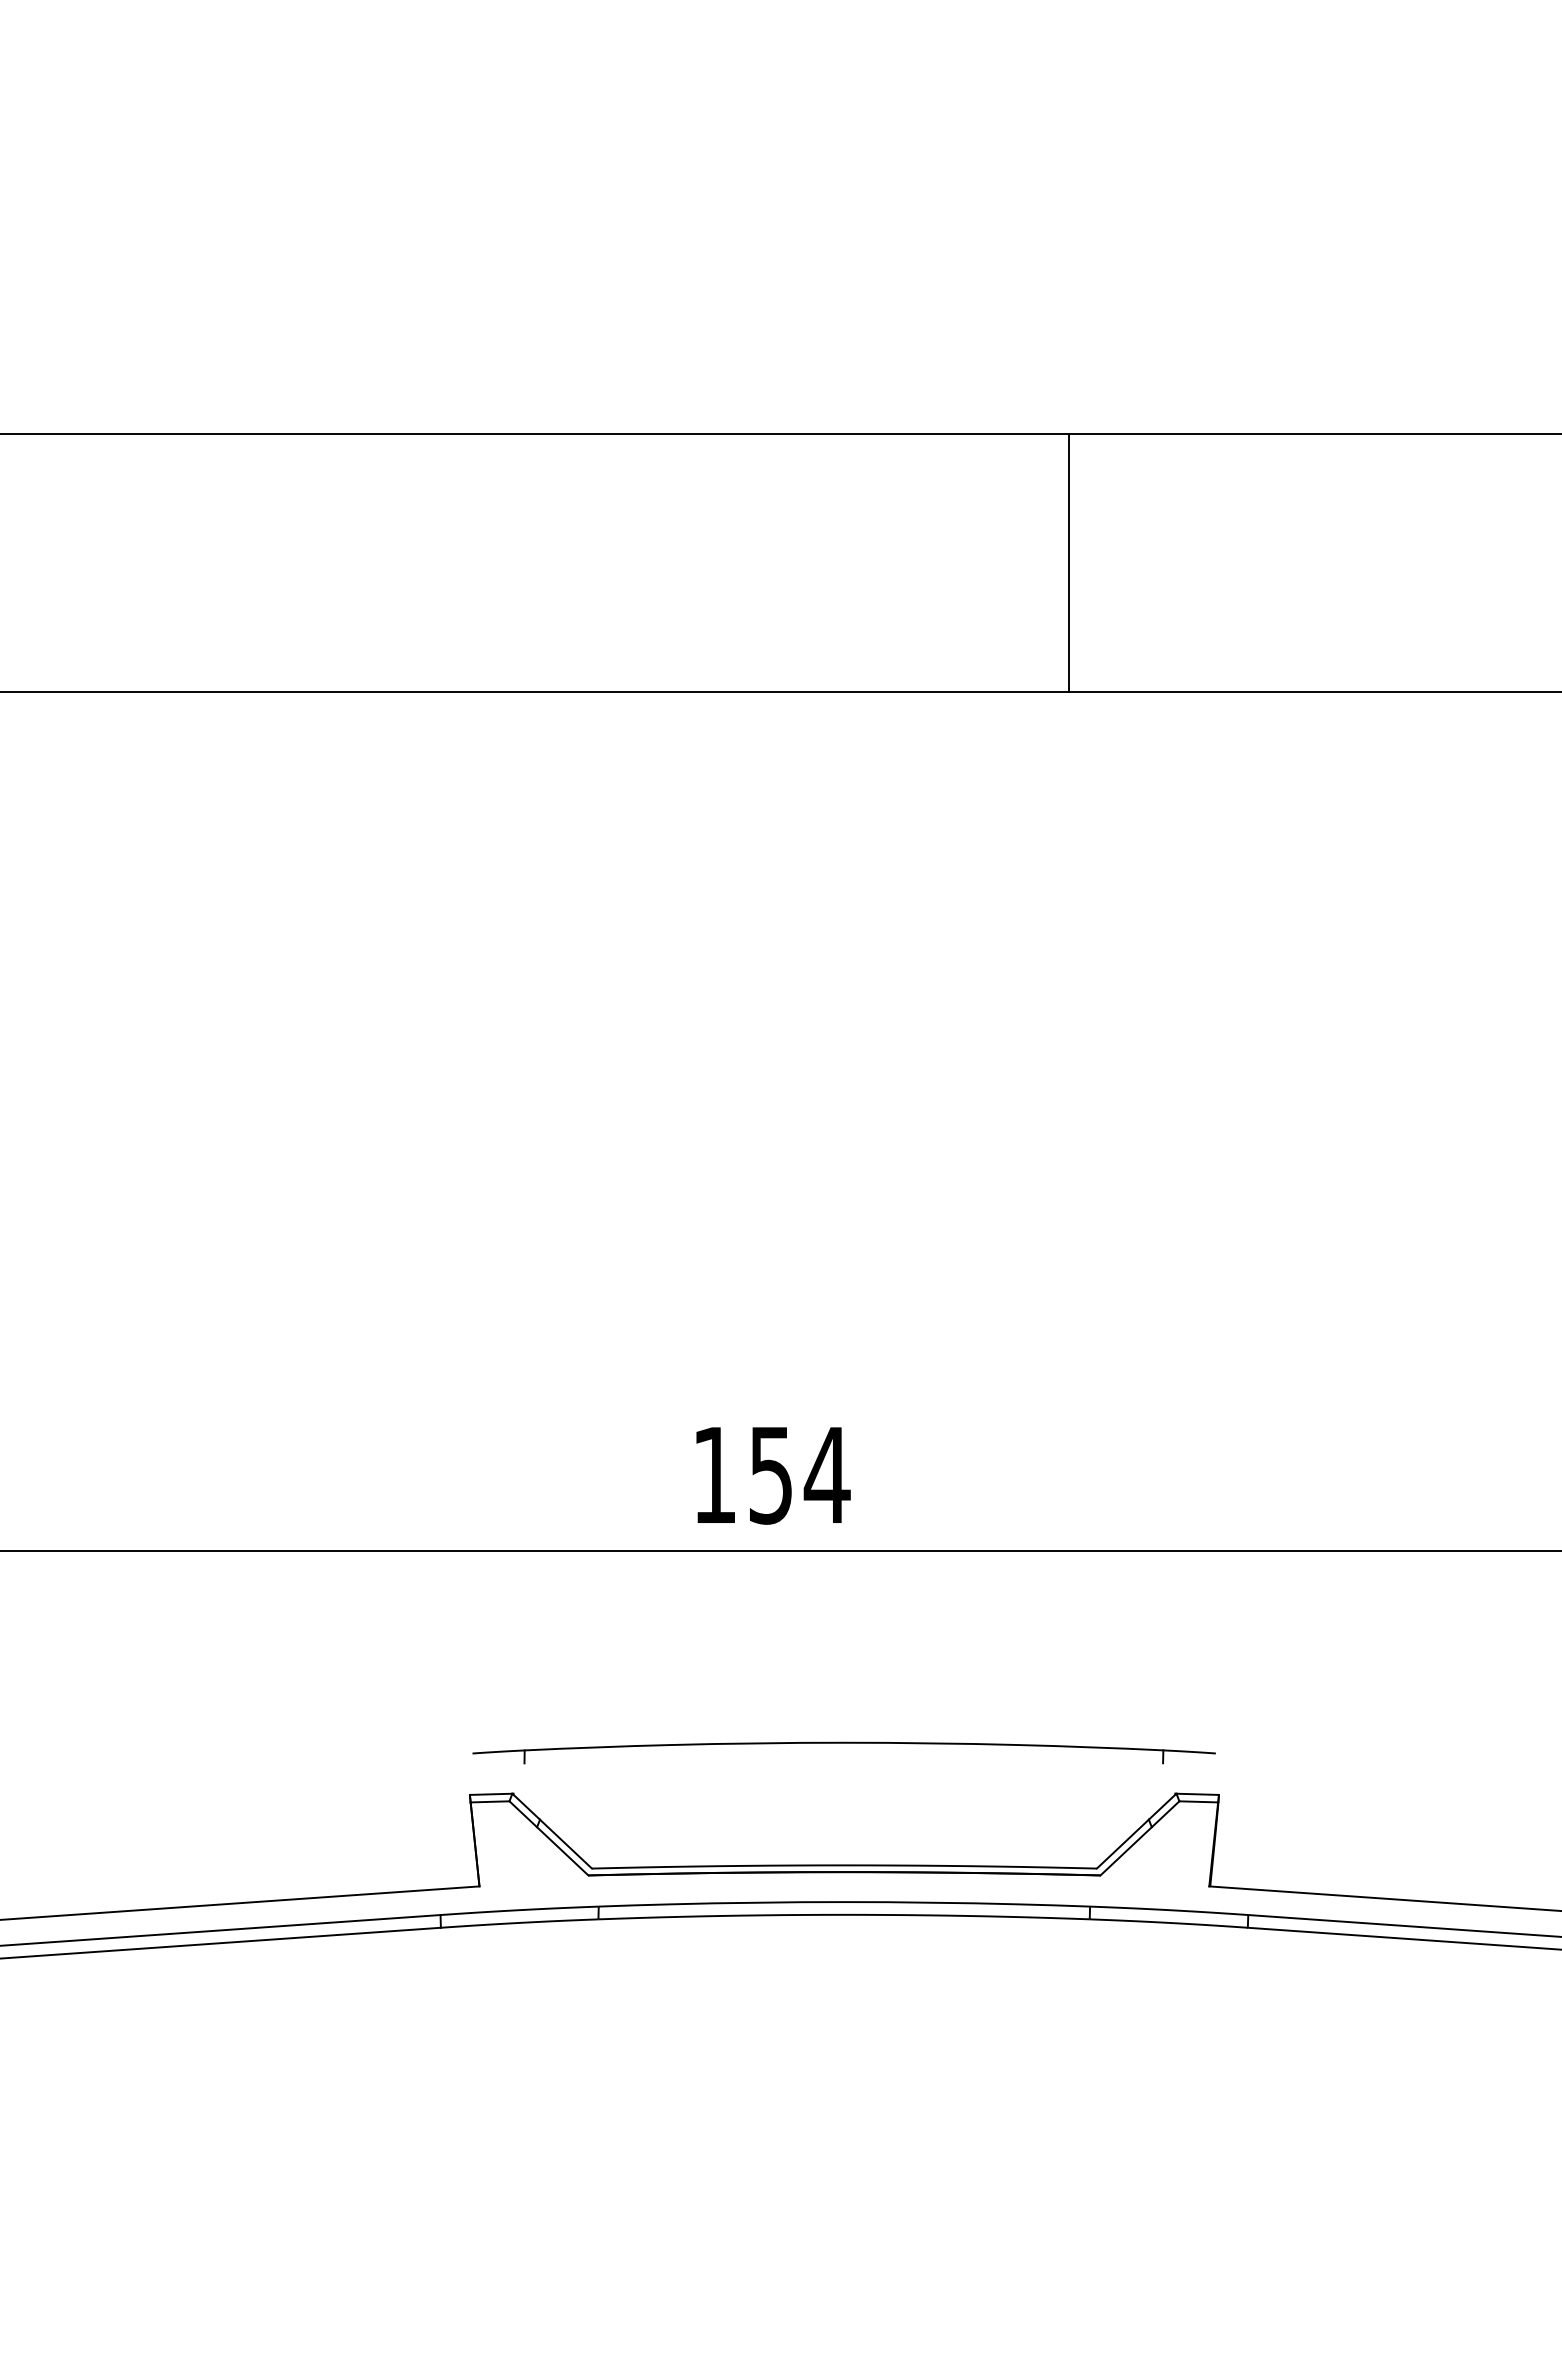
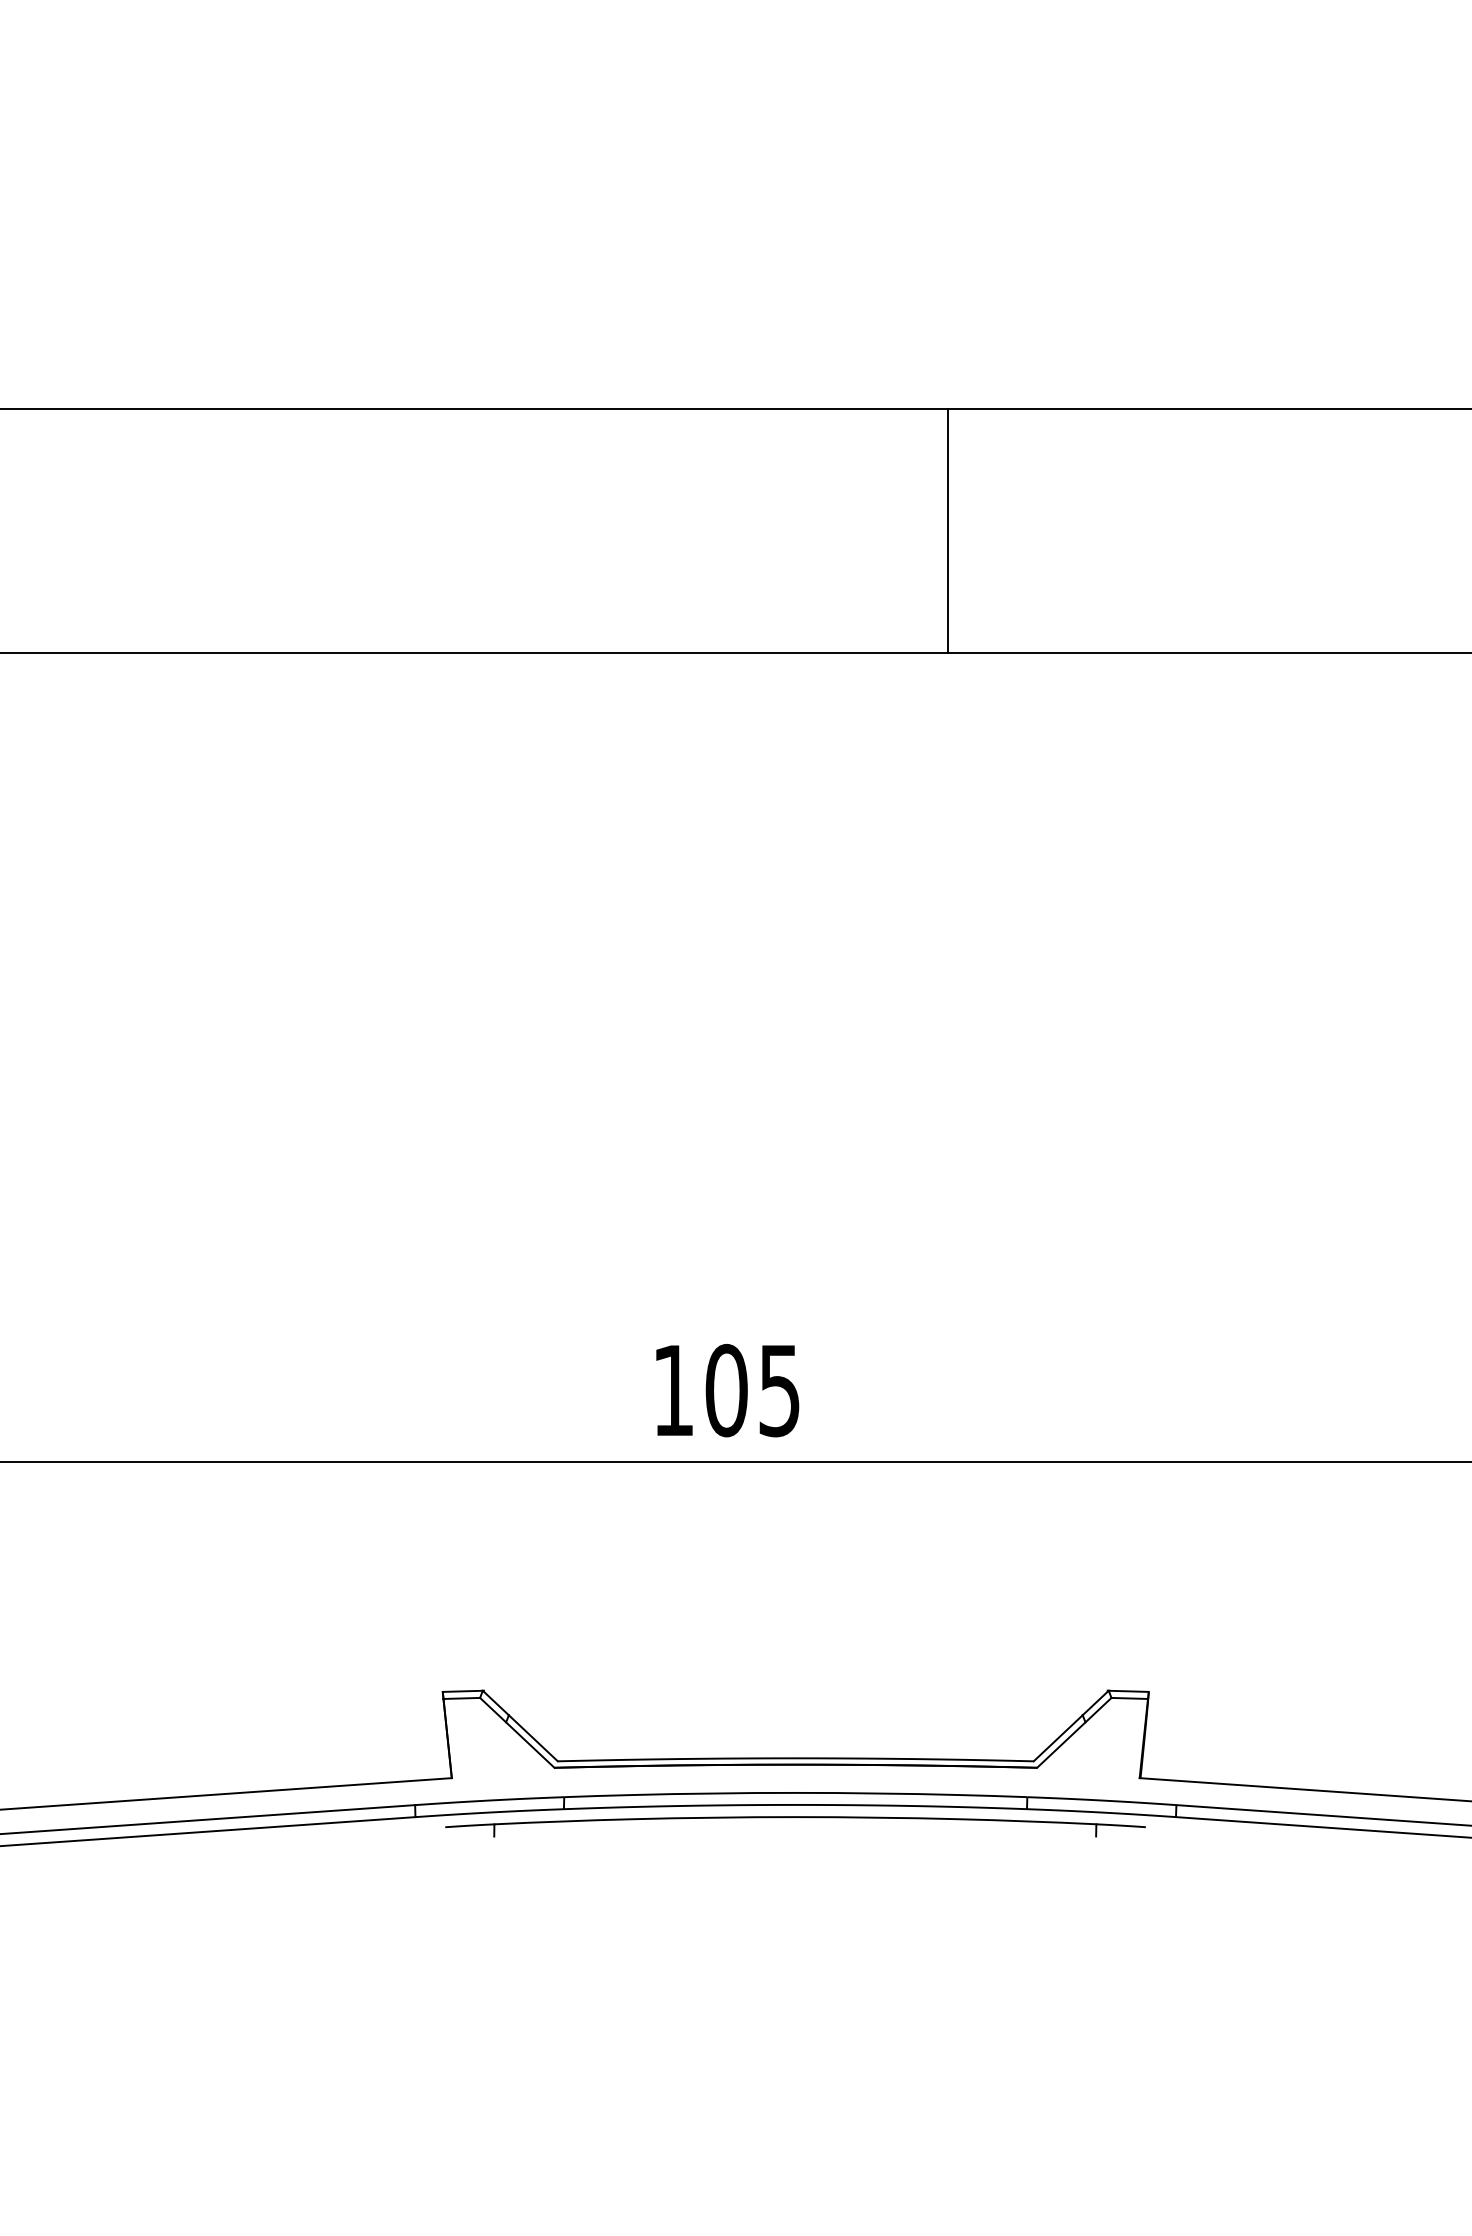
line: (1069, 562) -> (948, 530), moved
text: (799, 1474) -> (753, 1389), 154 -> 105
part: (843, 1743) -> (794, 1817), moved

